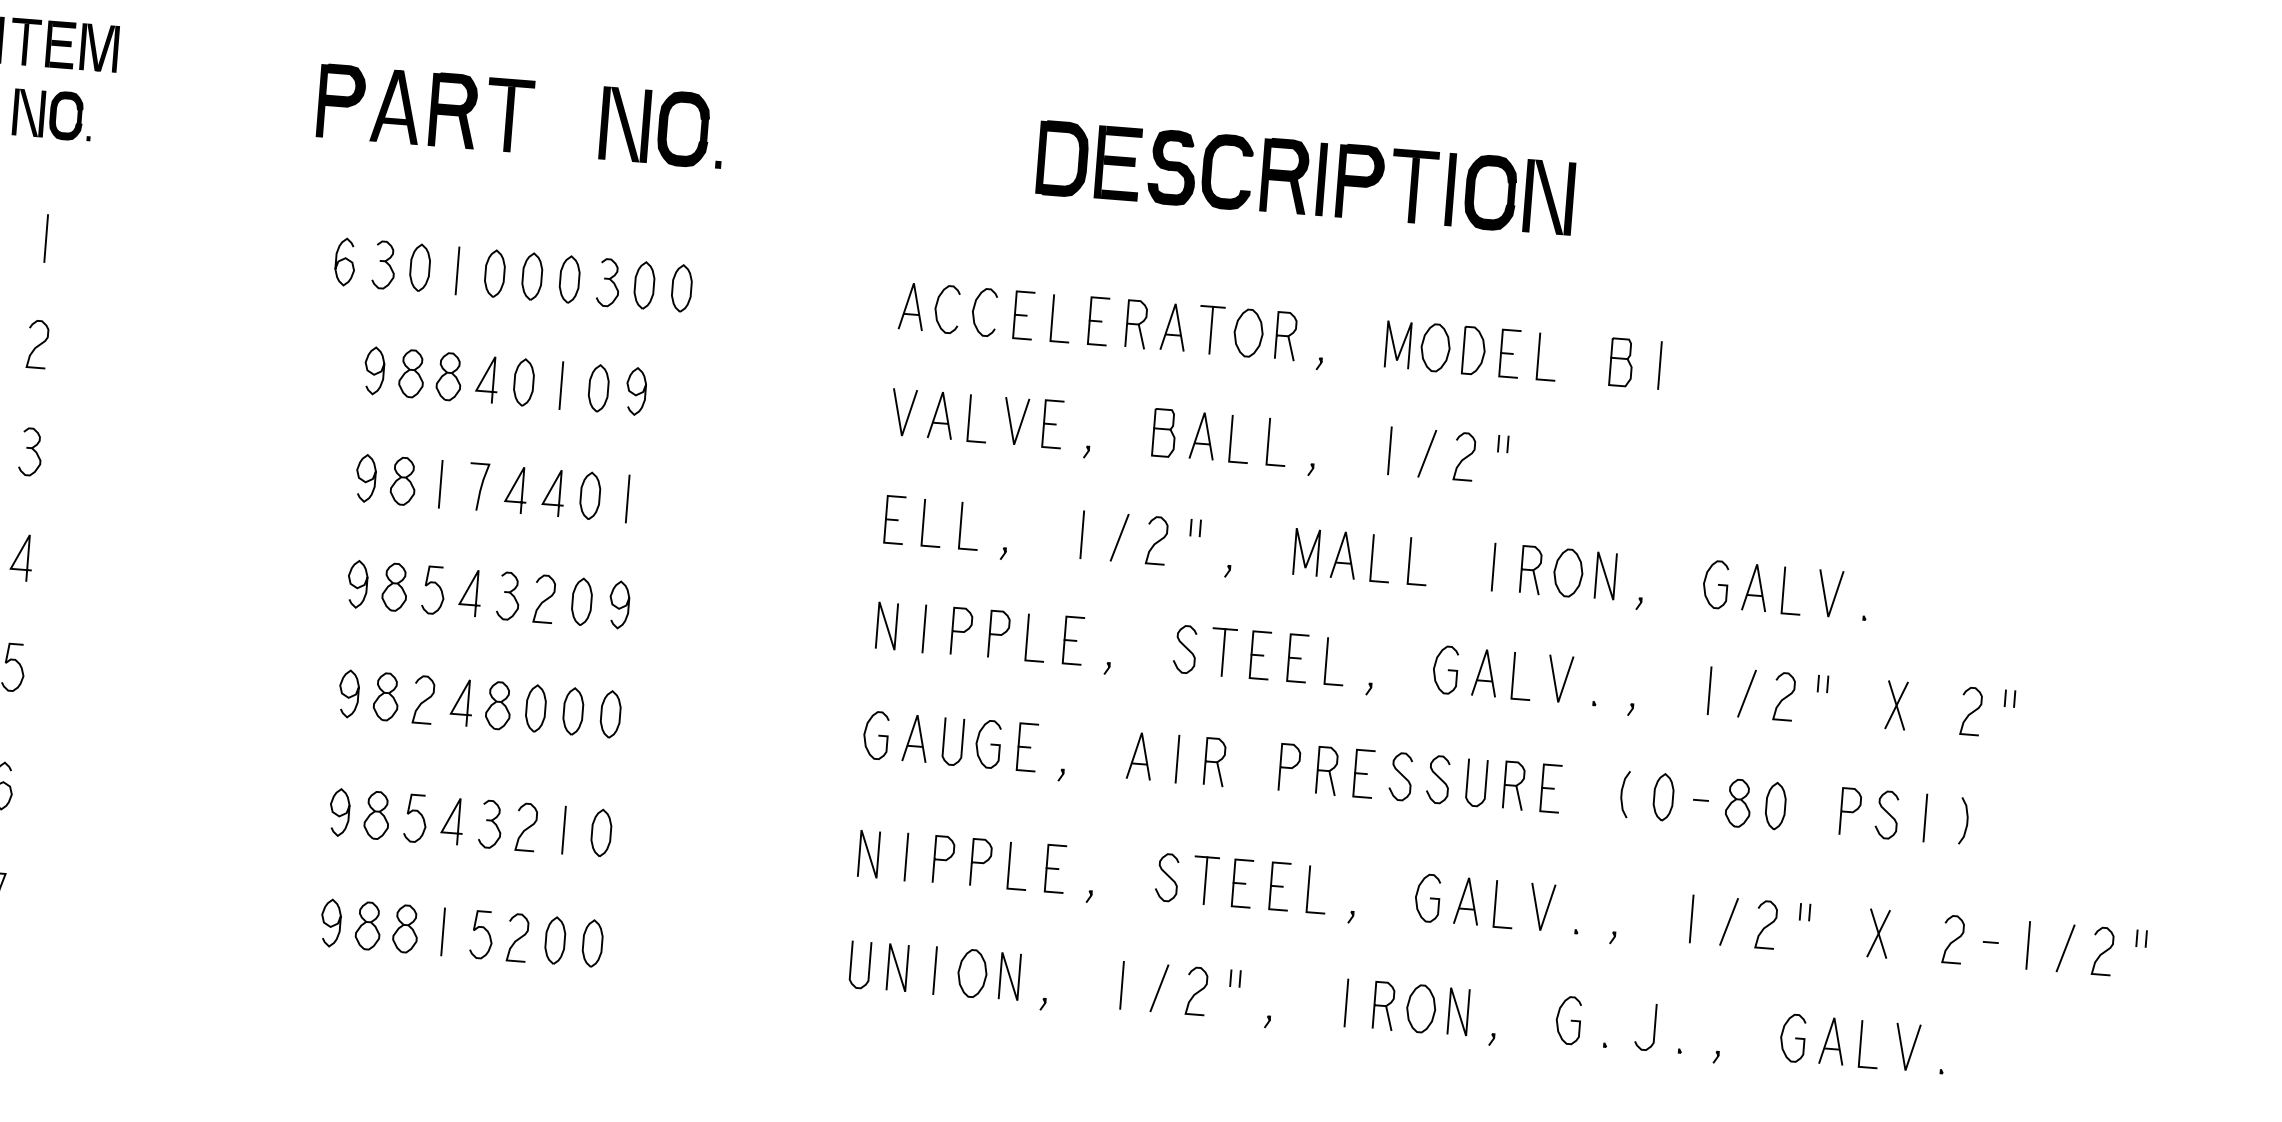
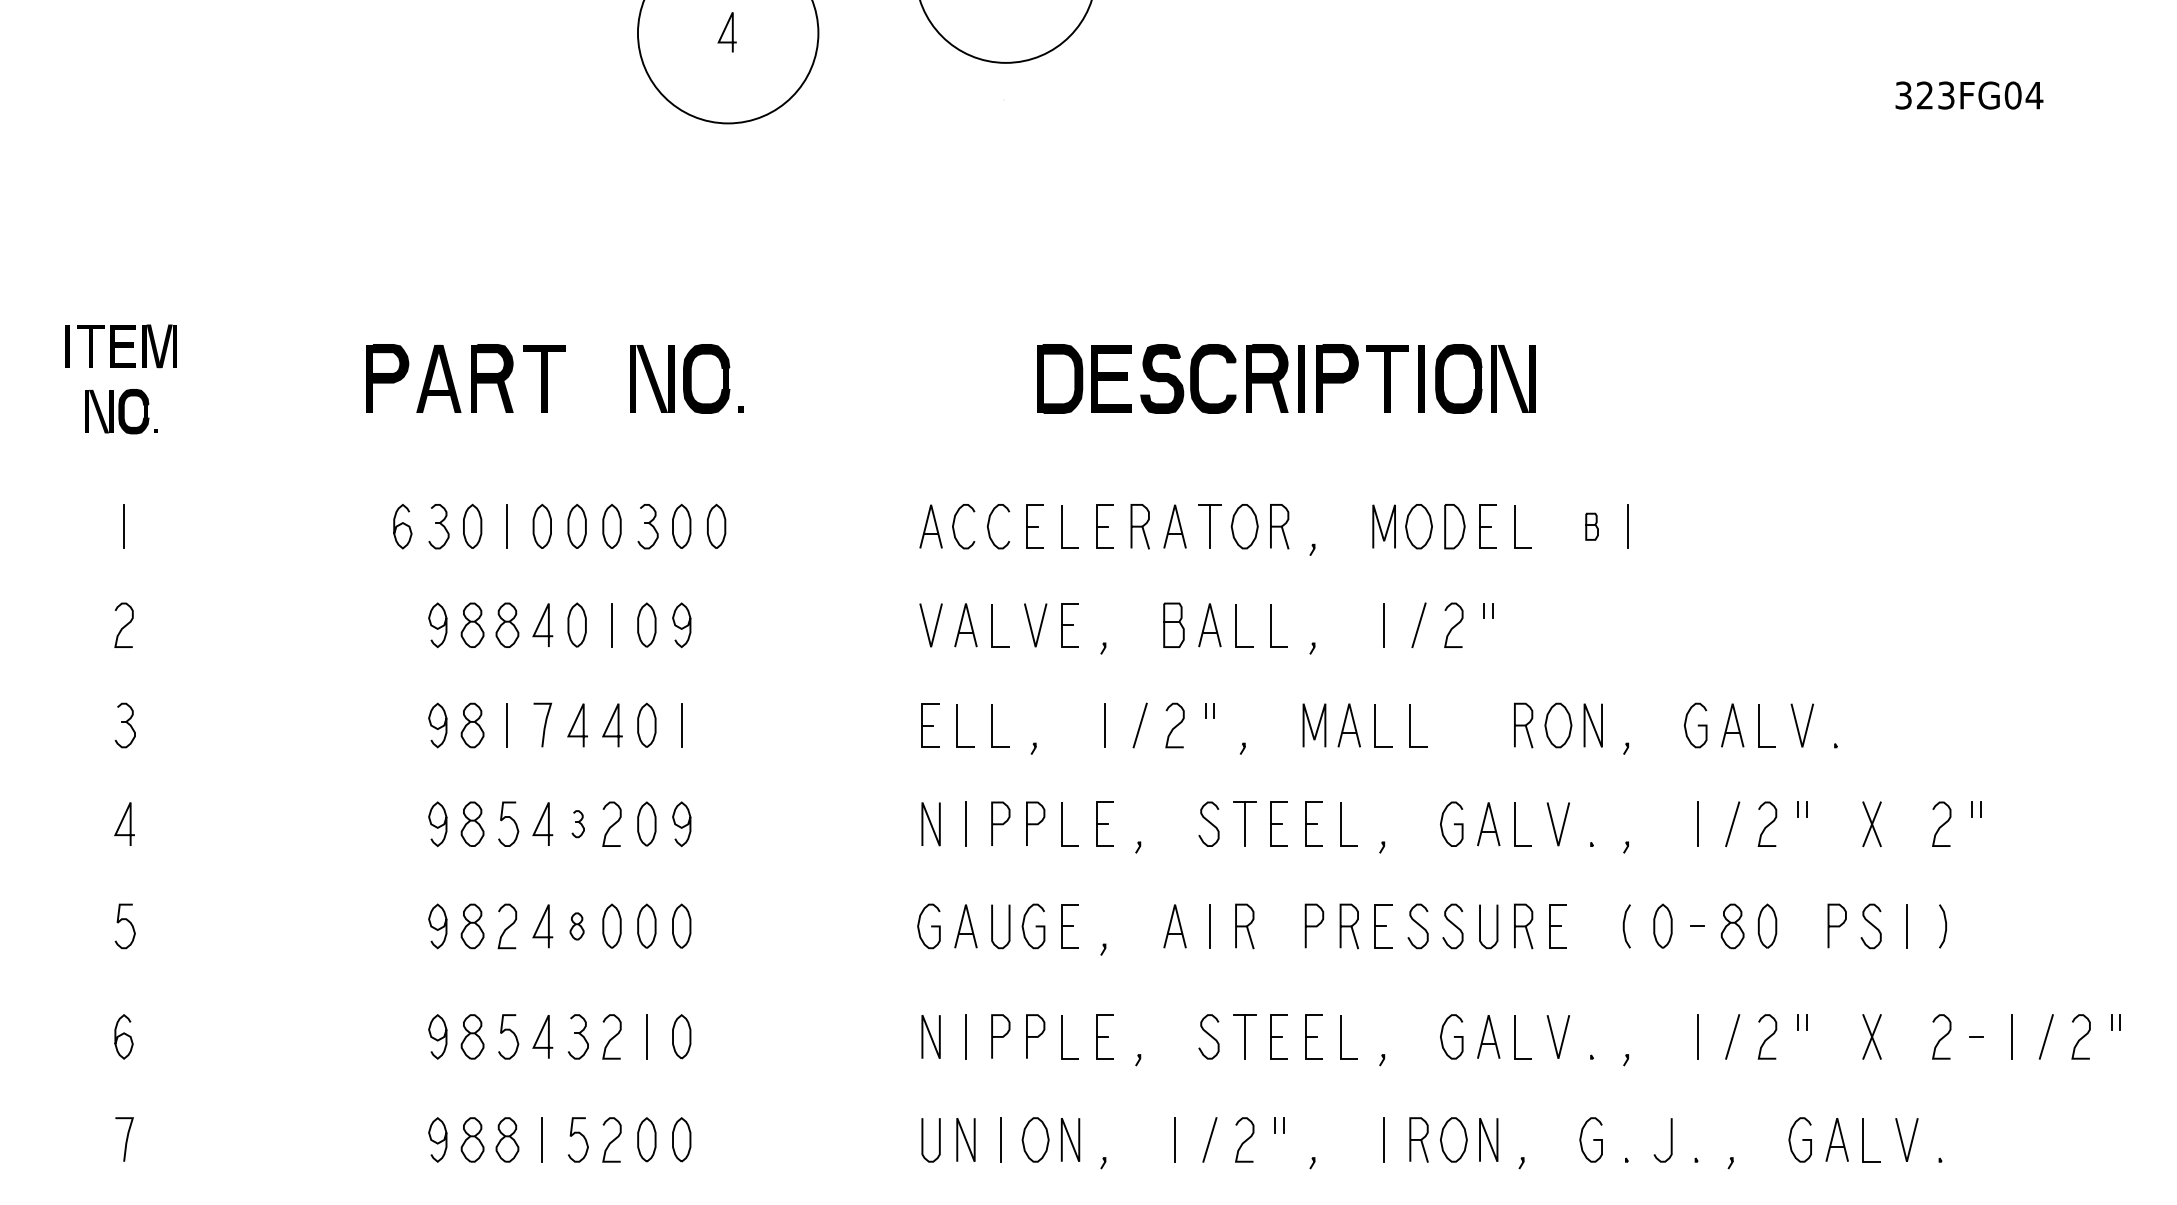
part: (1620, 362) -> (1591, 526), size x0.6
line: (1493, 567) -> (1488, 725), removed
part: (507, 595) -> (577, 823), size x0.6
part: (497, 705) -> (576, 926), size x0.6

